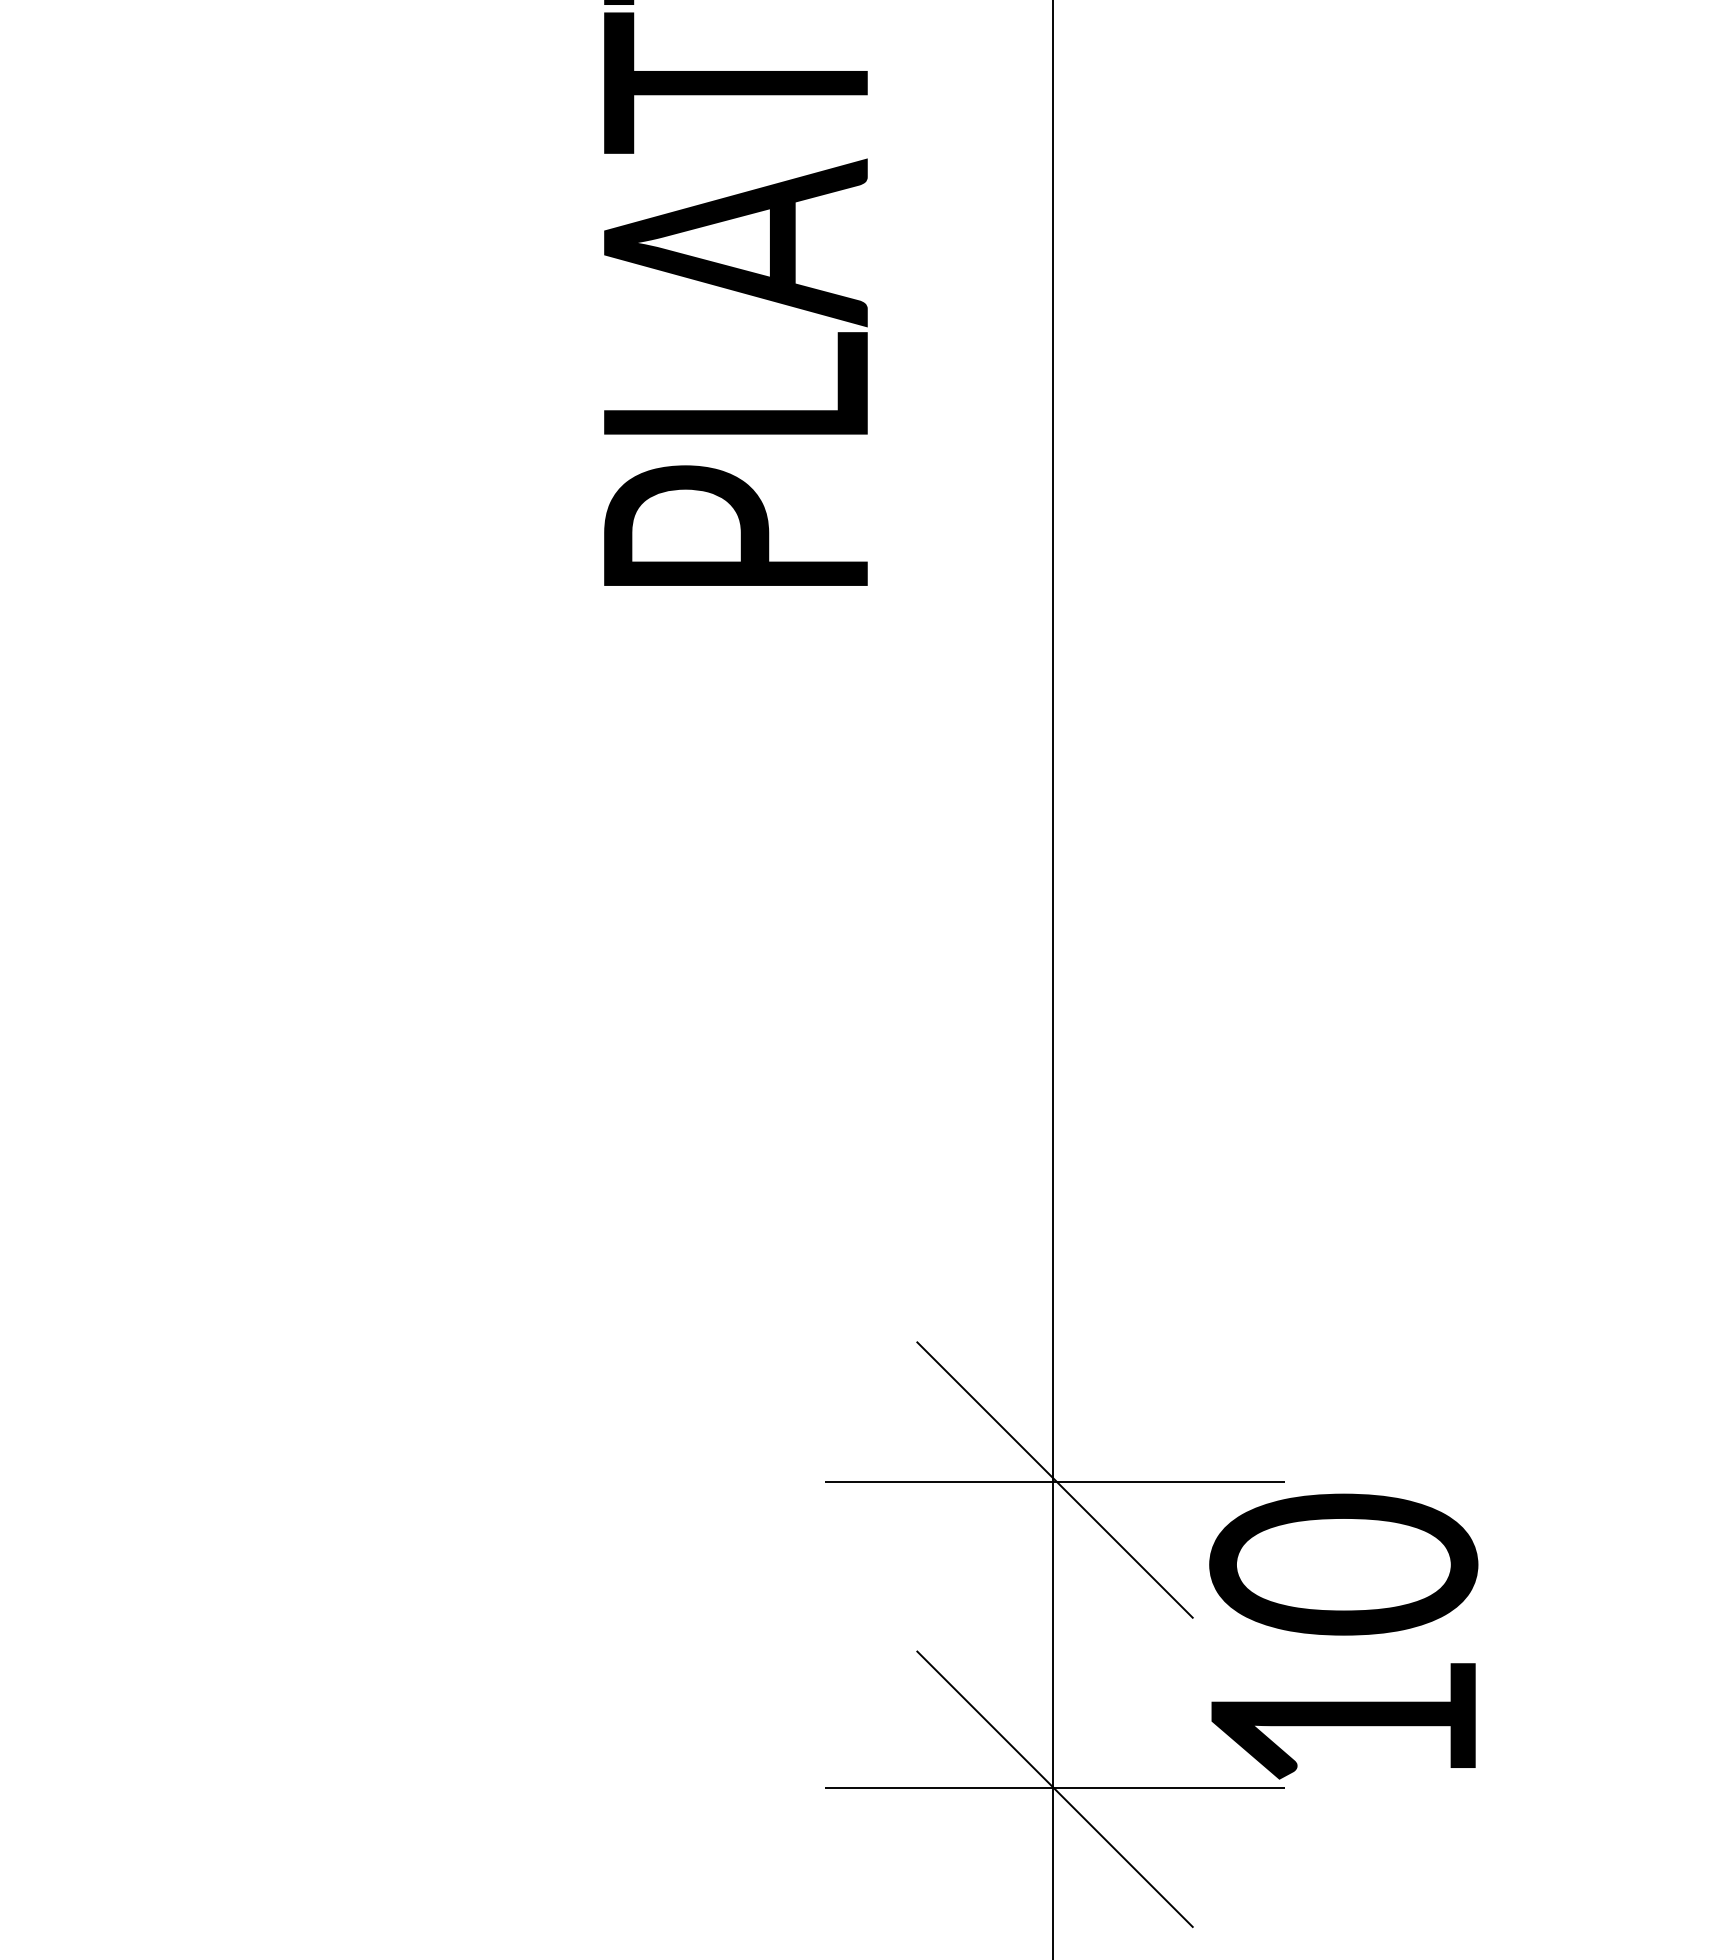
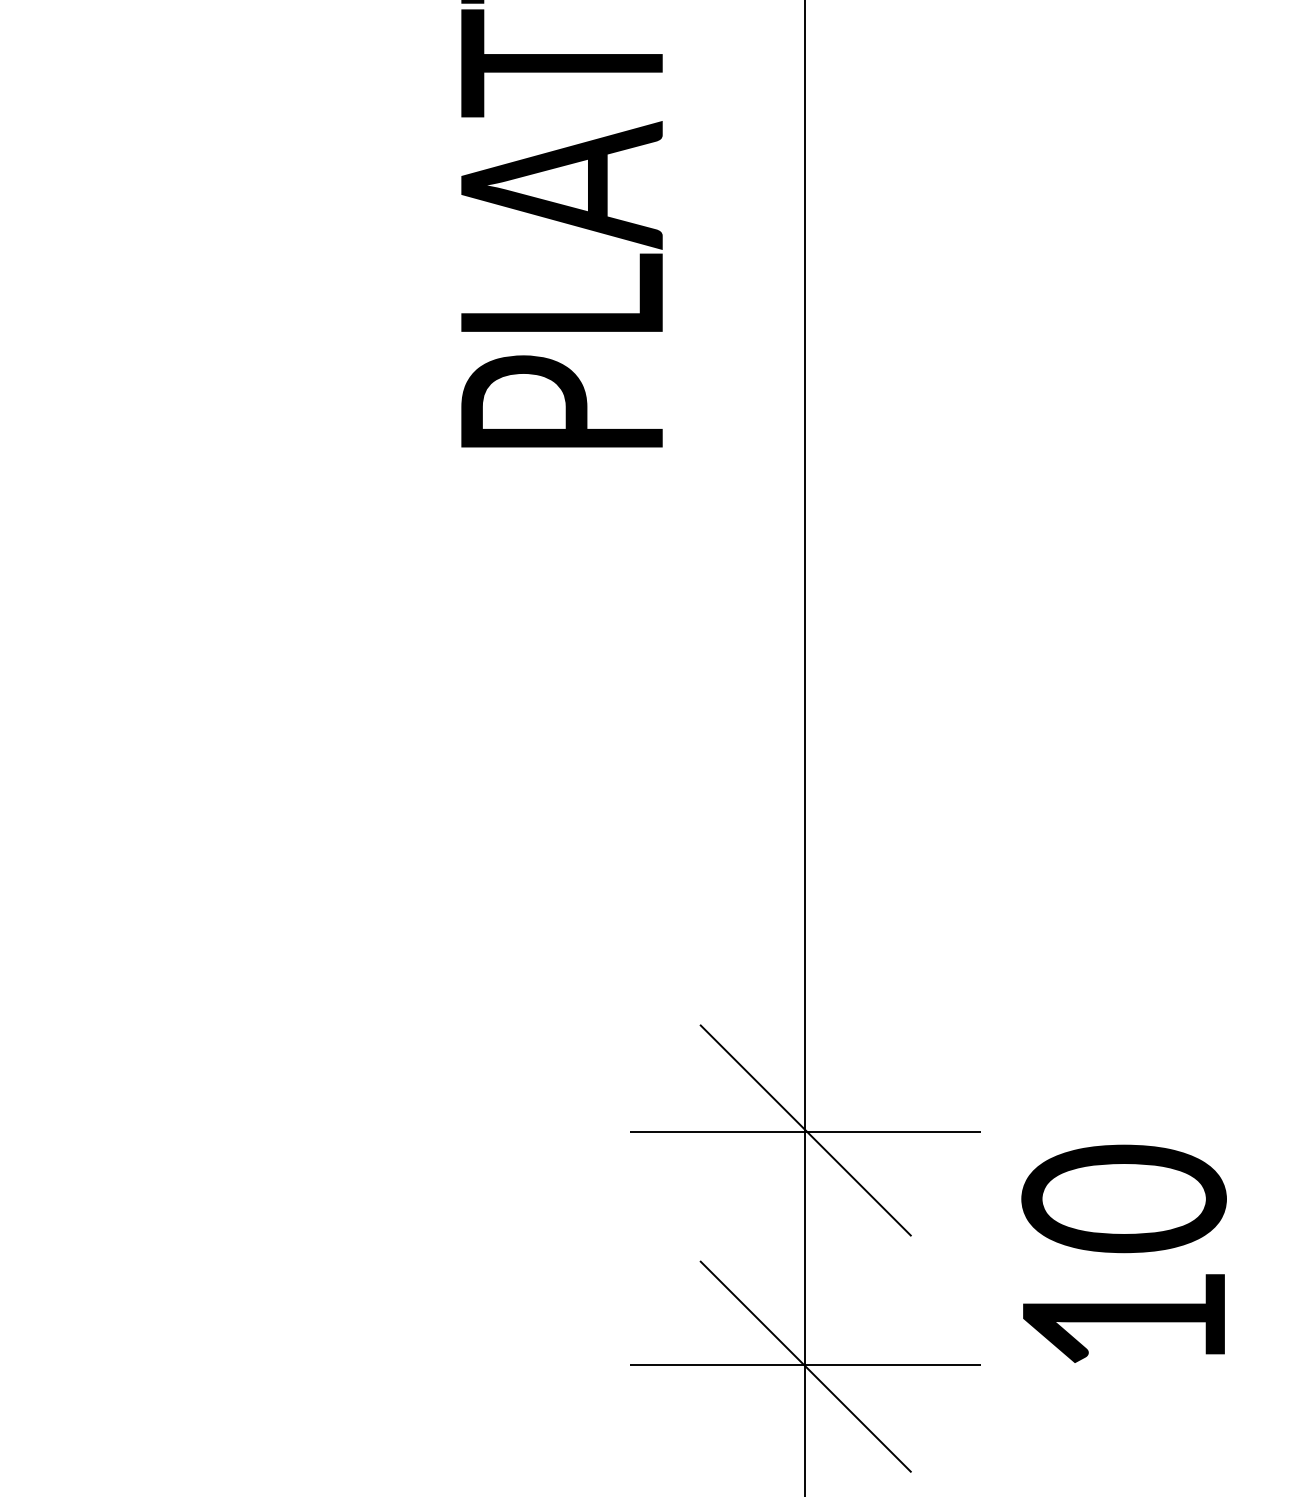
text: (1343, 1636) -> (1123, 1253), moved

